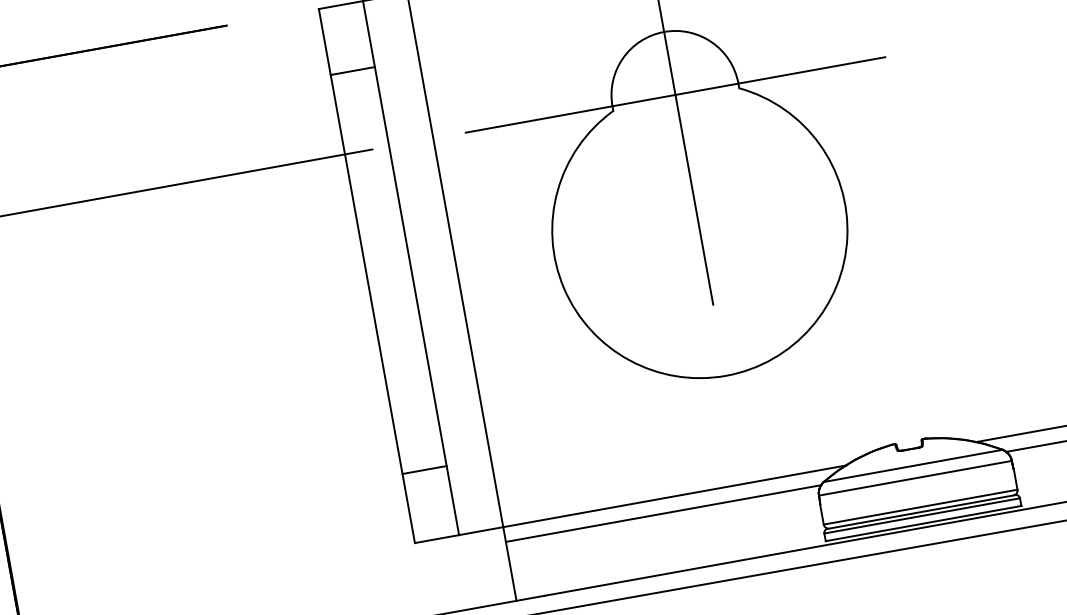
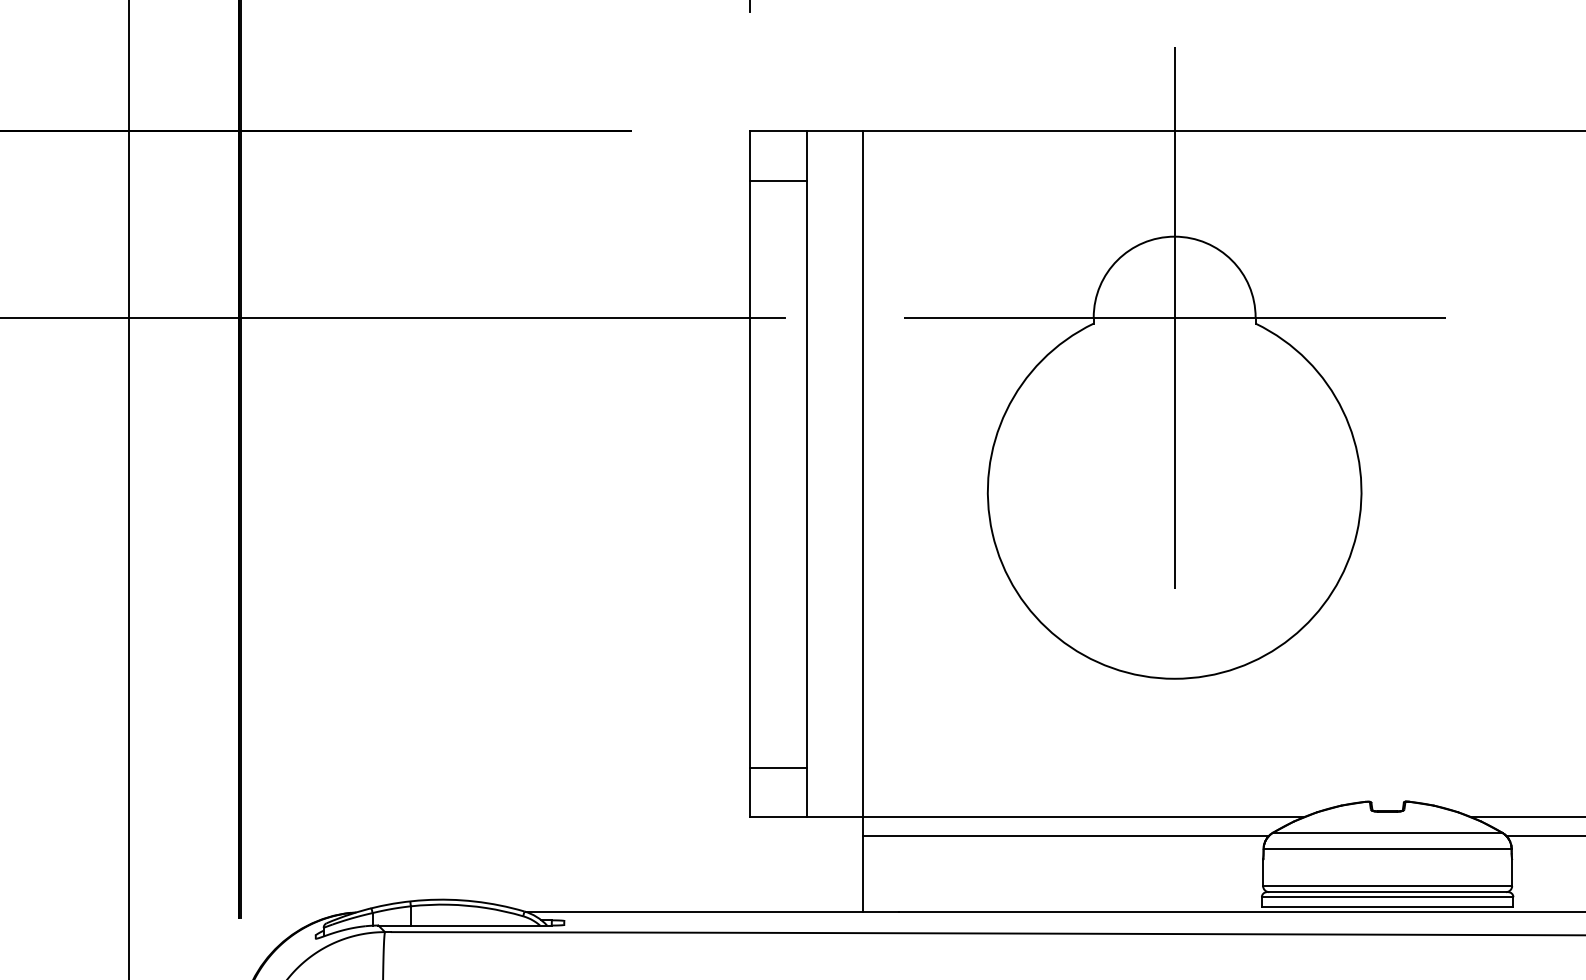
line: (352, 71) -> (777, 180), moved
line: (424, 470) -> (777, 767), moved

